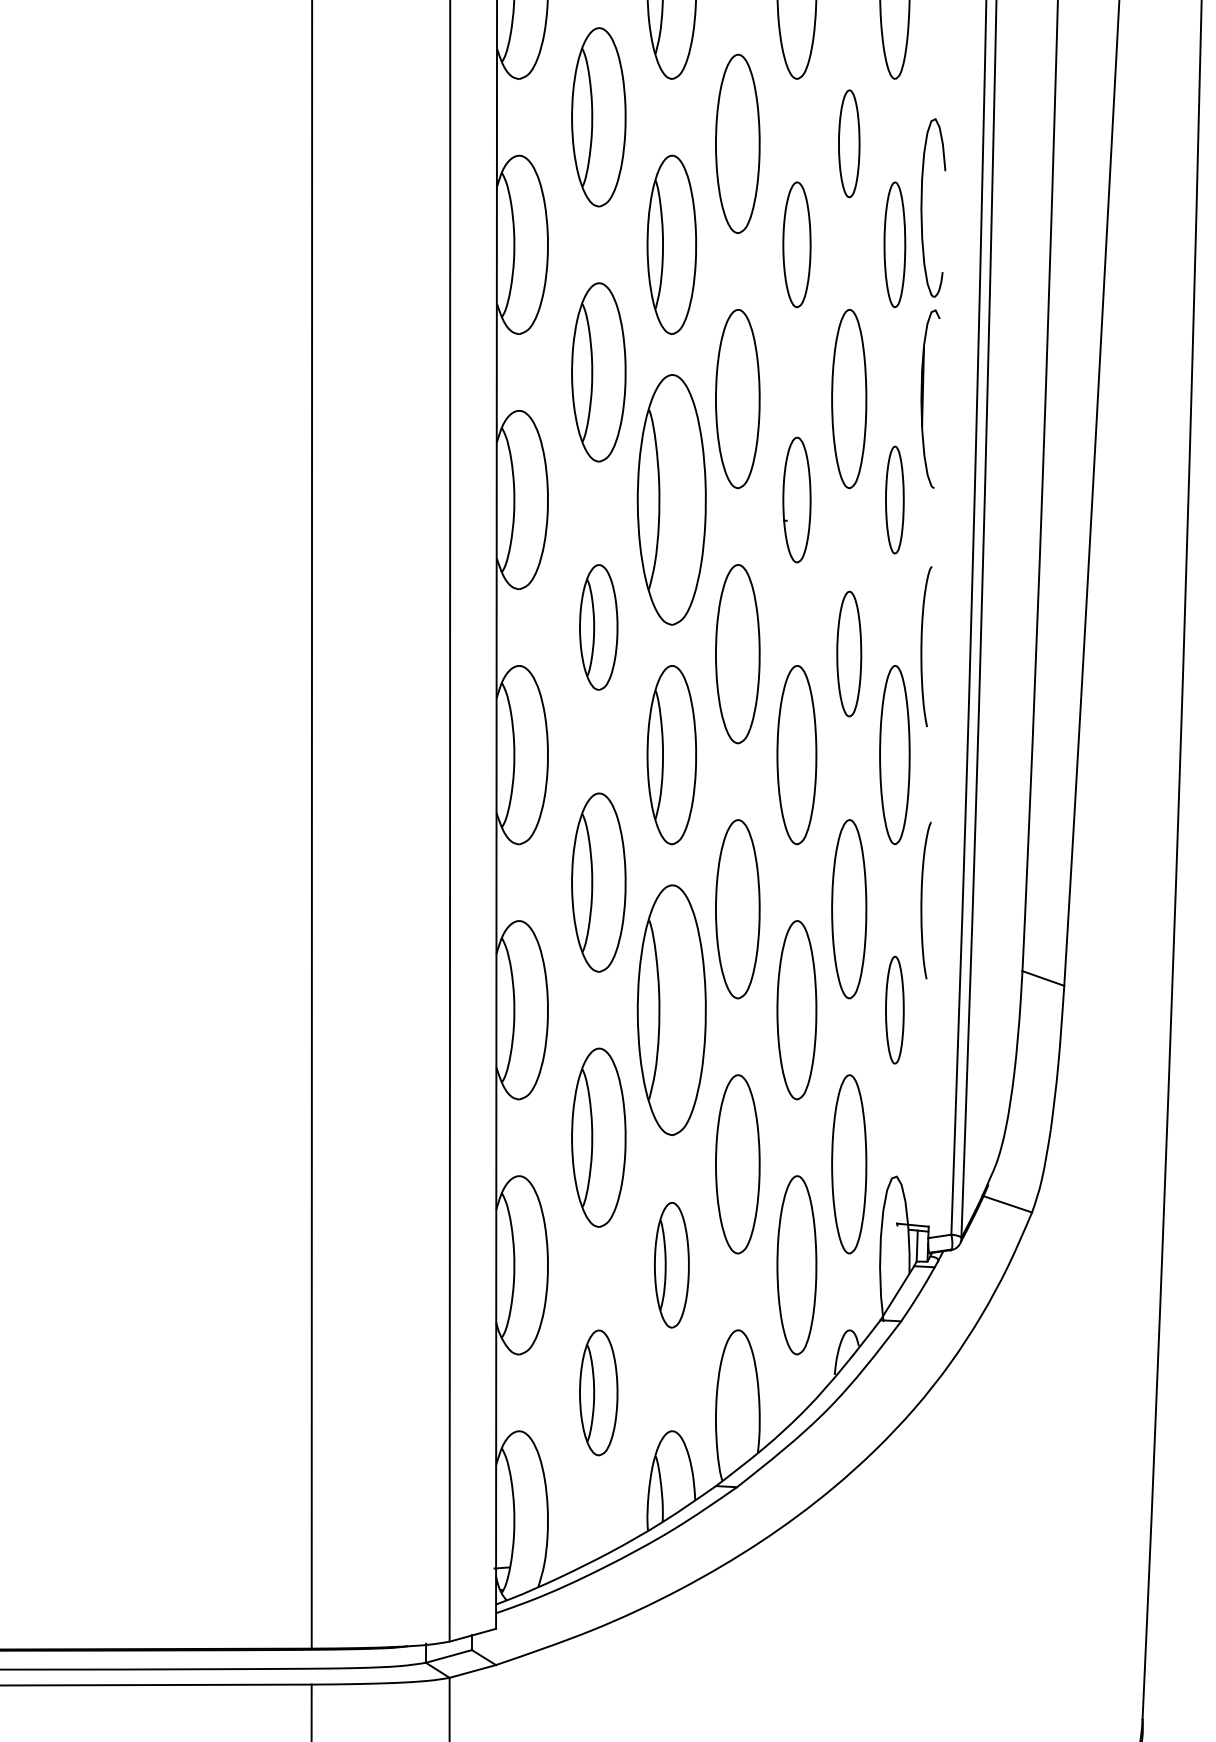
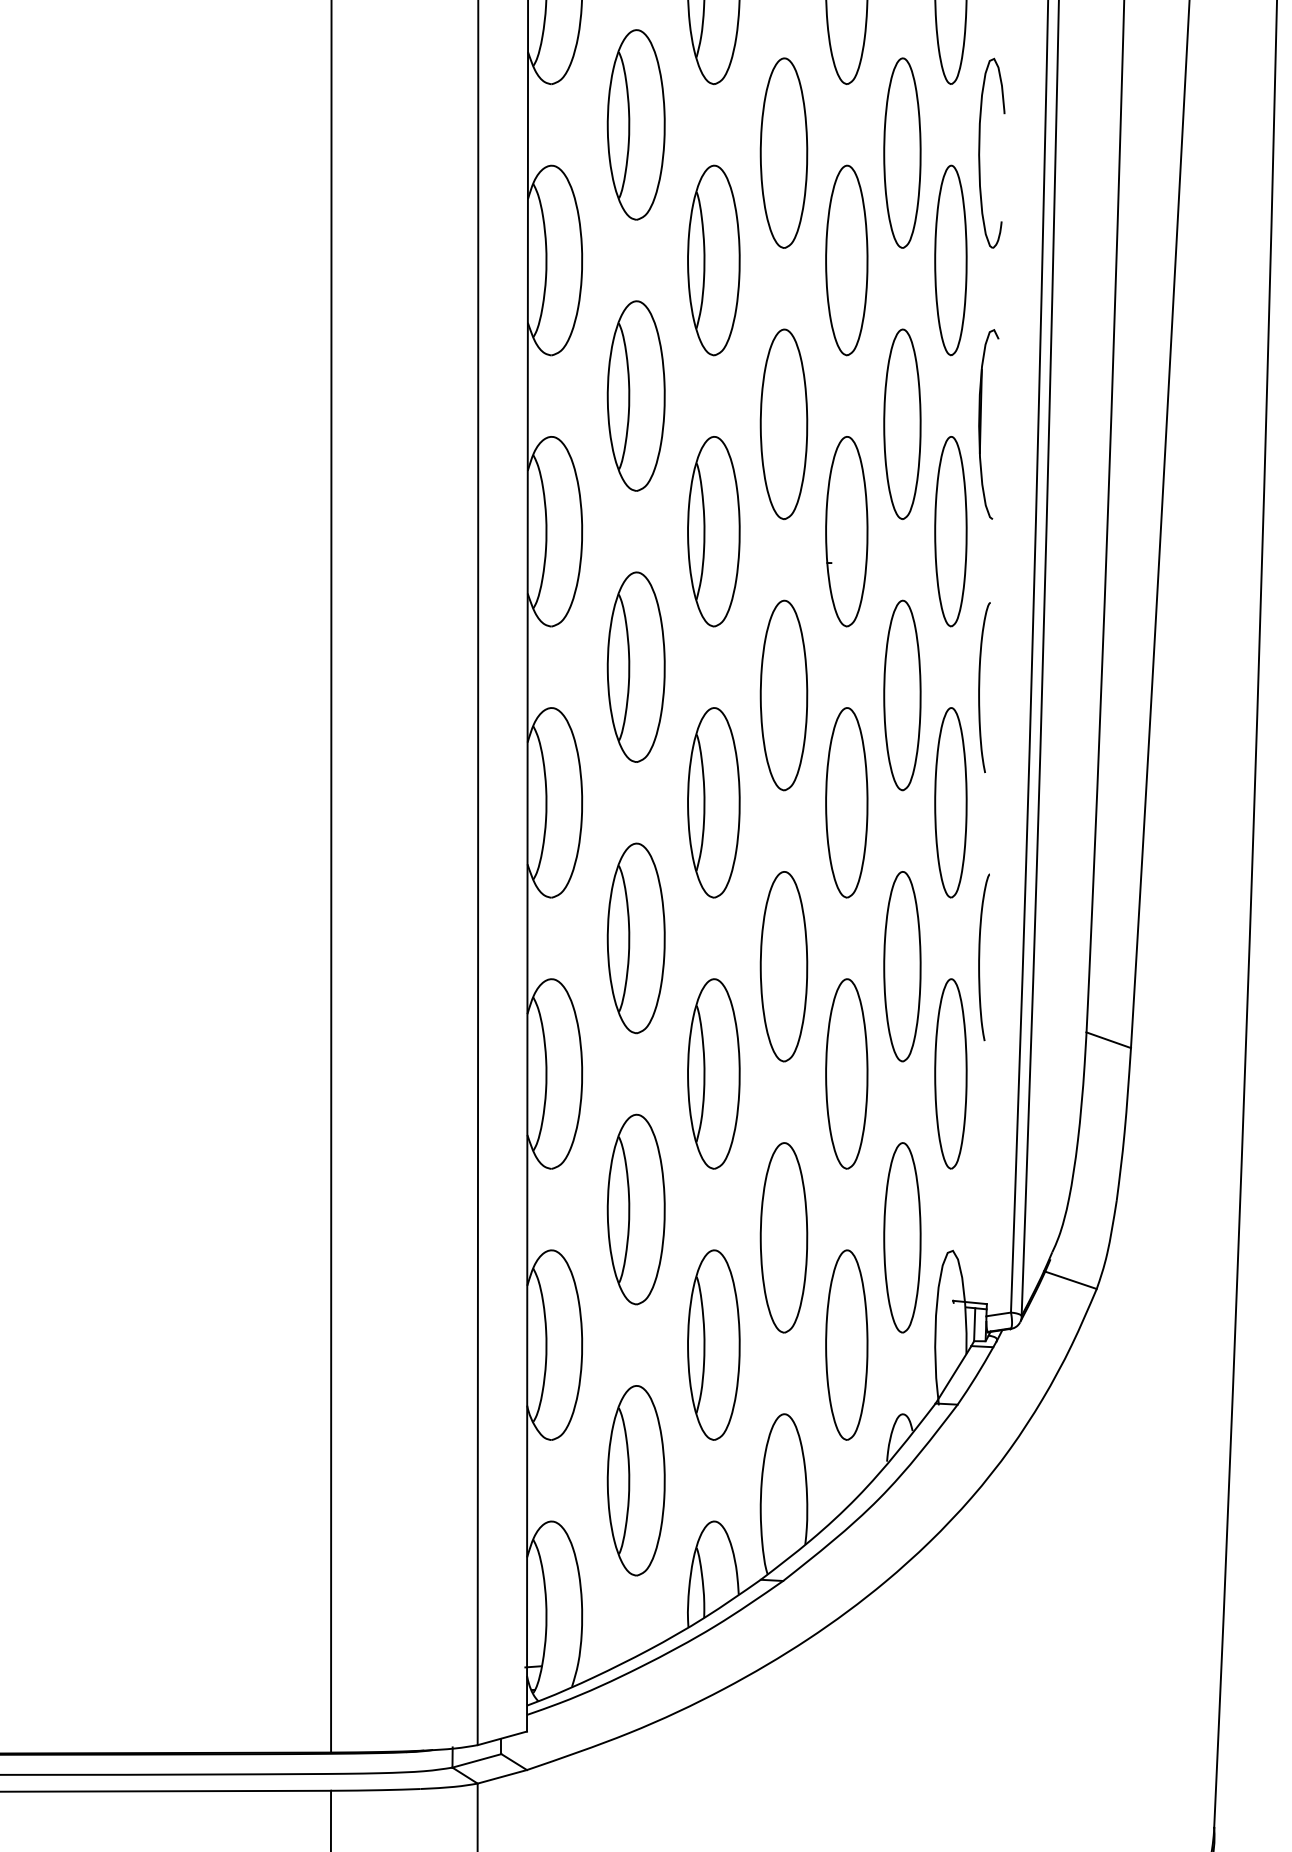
part: (849, 143) -> (902, 152), size x1.67
part: (922, 207) -> (980, 152), moved
part: (796, 244) -> (846, 260), size x1.43
part: (894, 244) -> (950, 260), size x1.43
part: (671, 499) -> (713, 531), size x0.71
part: (796, 499) -> (846, 531), size x1.43
part: (894, 499) -> (950, 531), size x1.67
part: (598, 626) -> (635, 666), size x1.43
part: (849, 654) -> (902, 695), size x1.43
part: (671, 1009) -> (713, 1073), size x0.71
part: (894, 1009) -> (950, 1073), size x1.67
part: (671, 1264) -> (713, 1344), size x1.43
part: (598, 1392) -> (635, 1480), size x1.43

